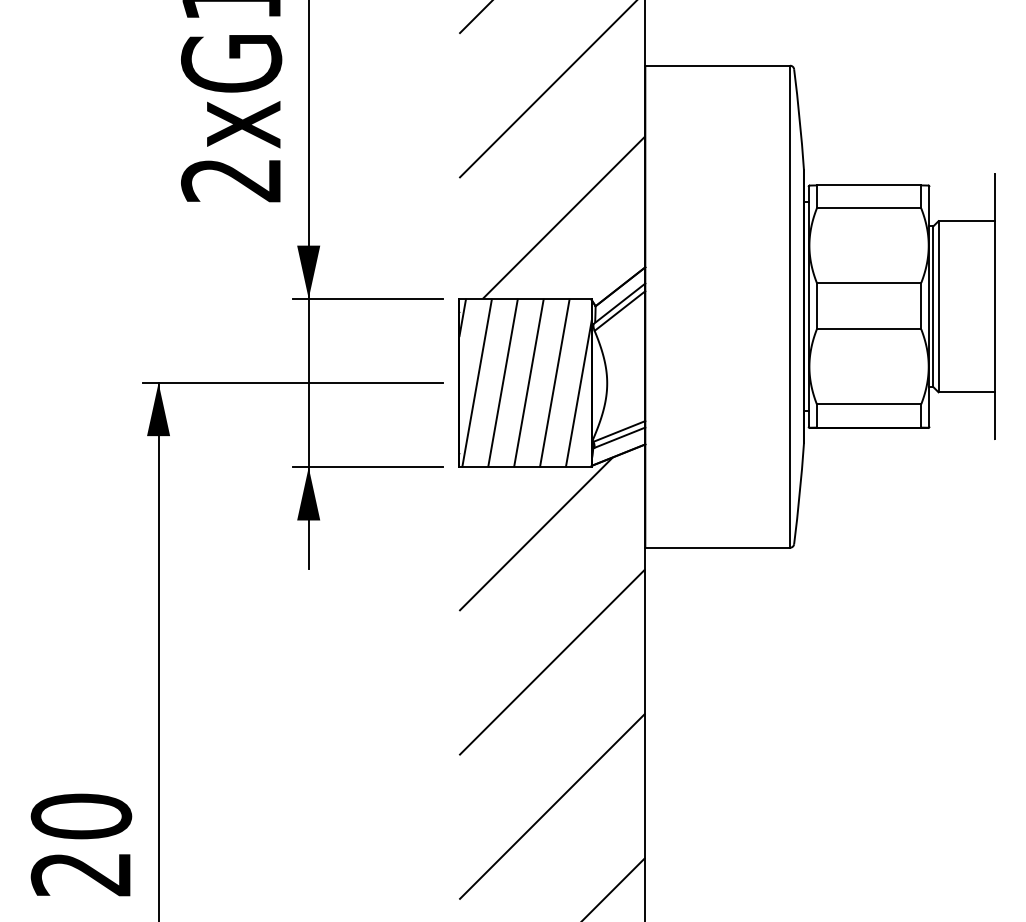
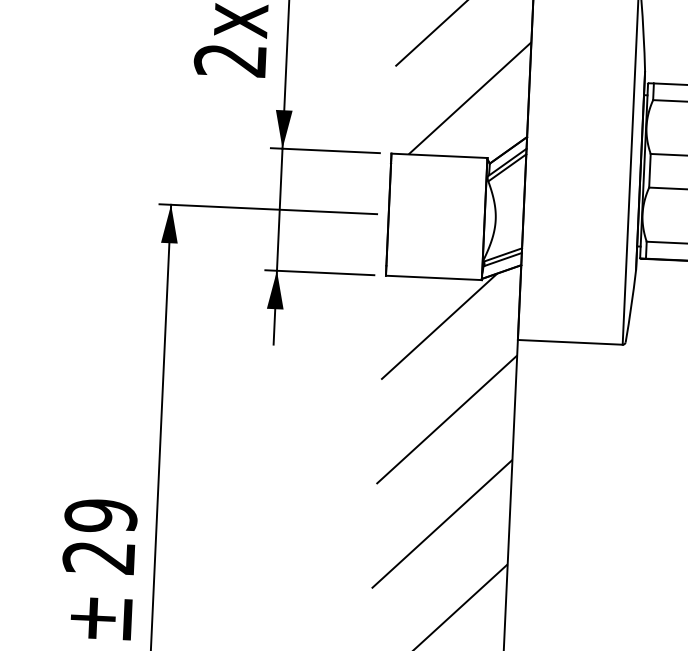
hatch: (525, 382) -> (436, 216), removed
text: (81, 816) -> (101, 515), 20 -> 29

